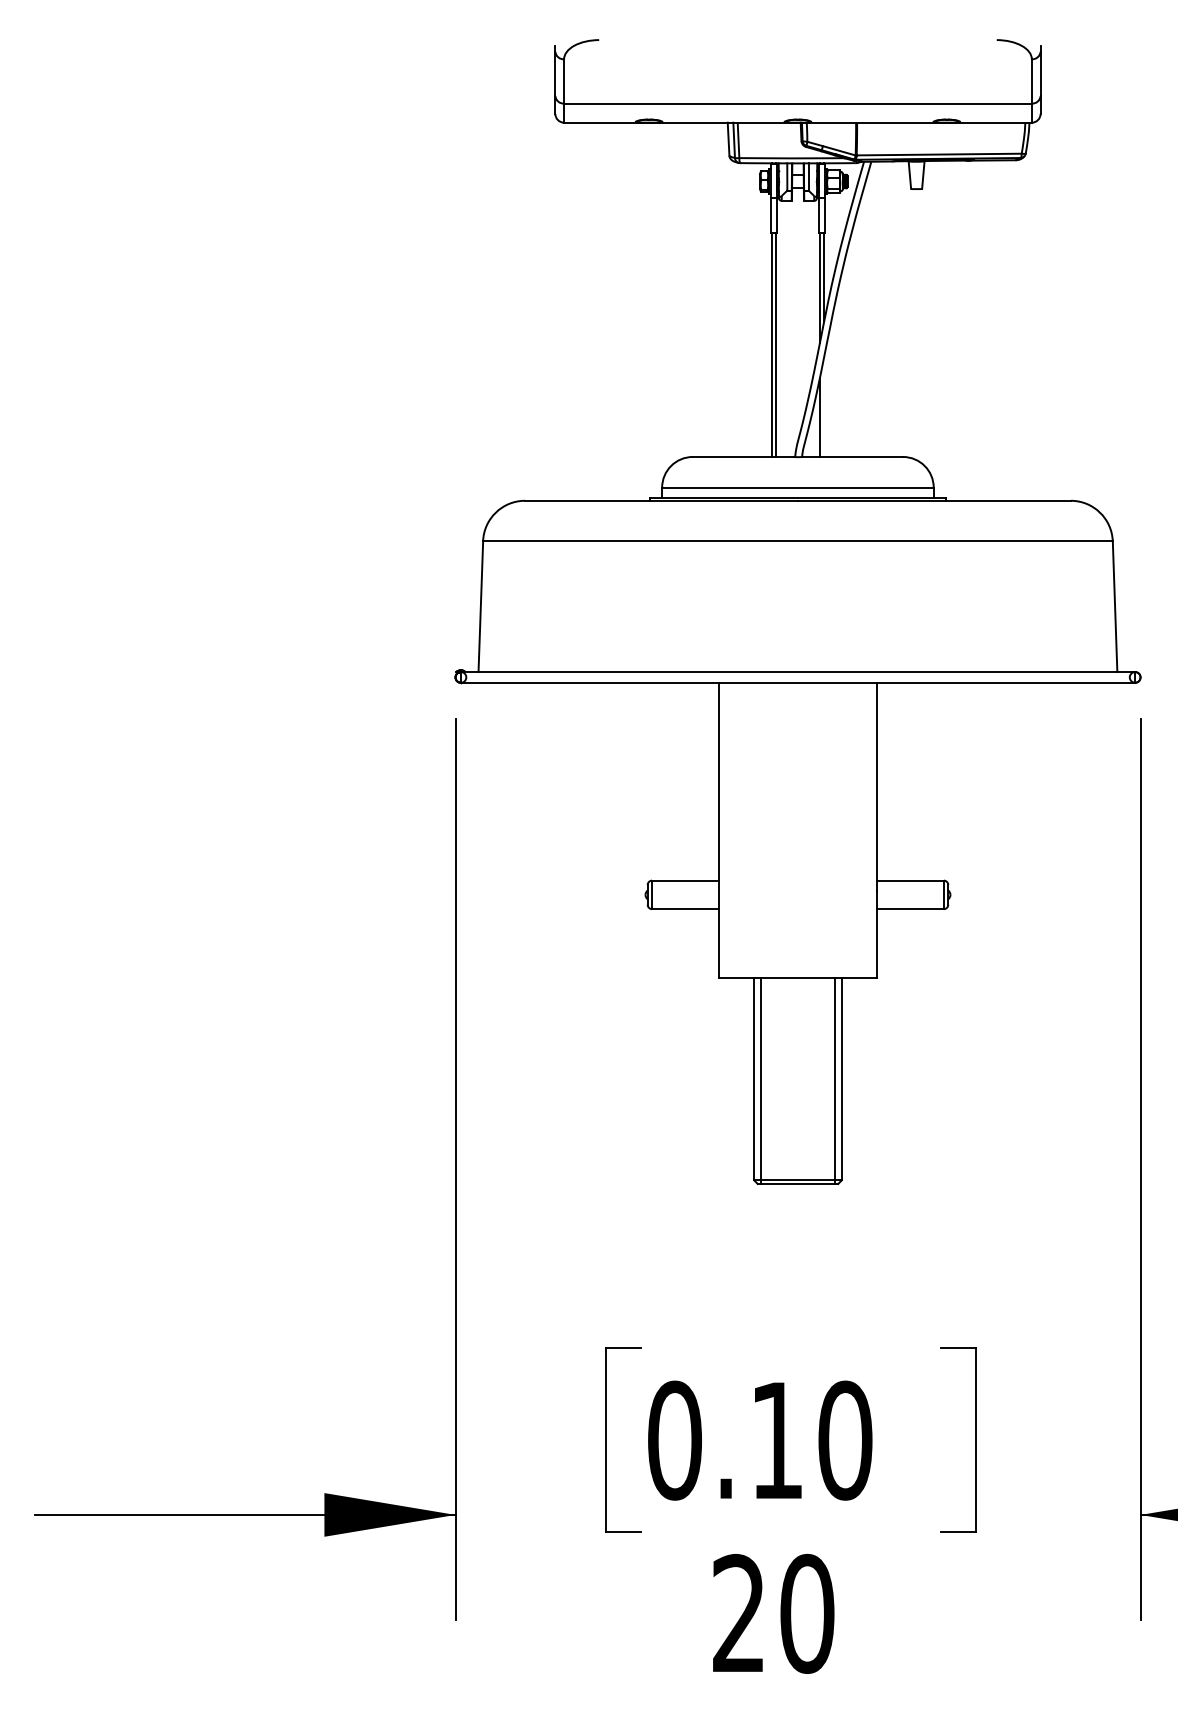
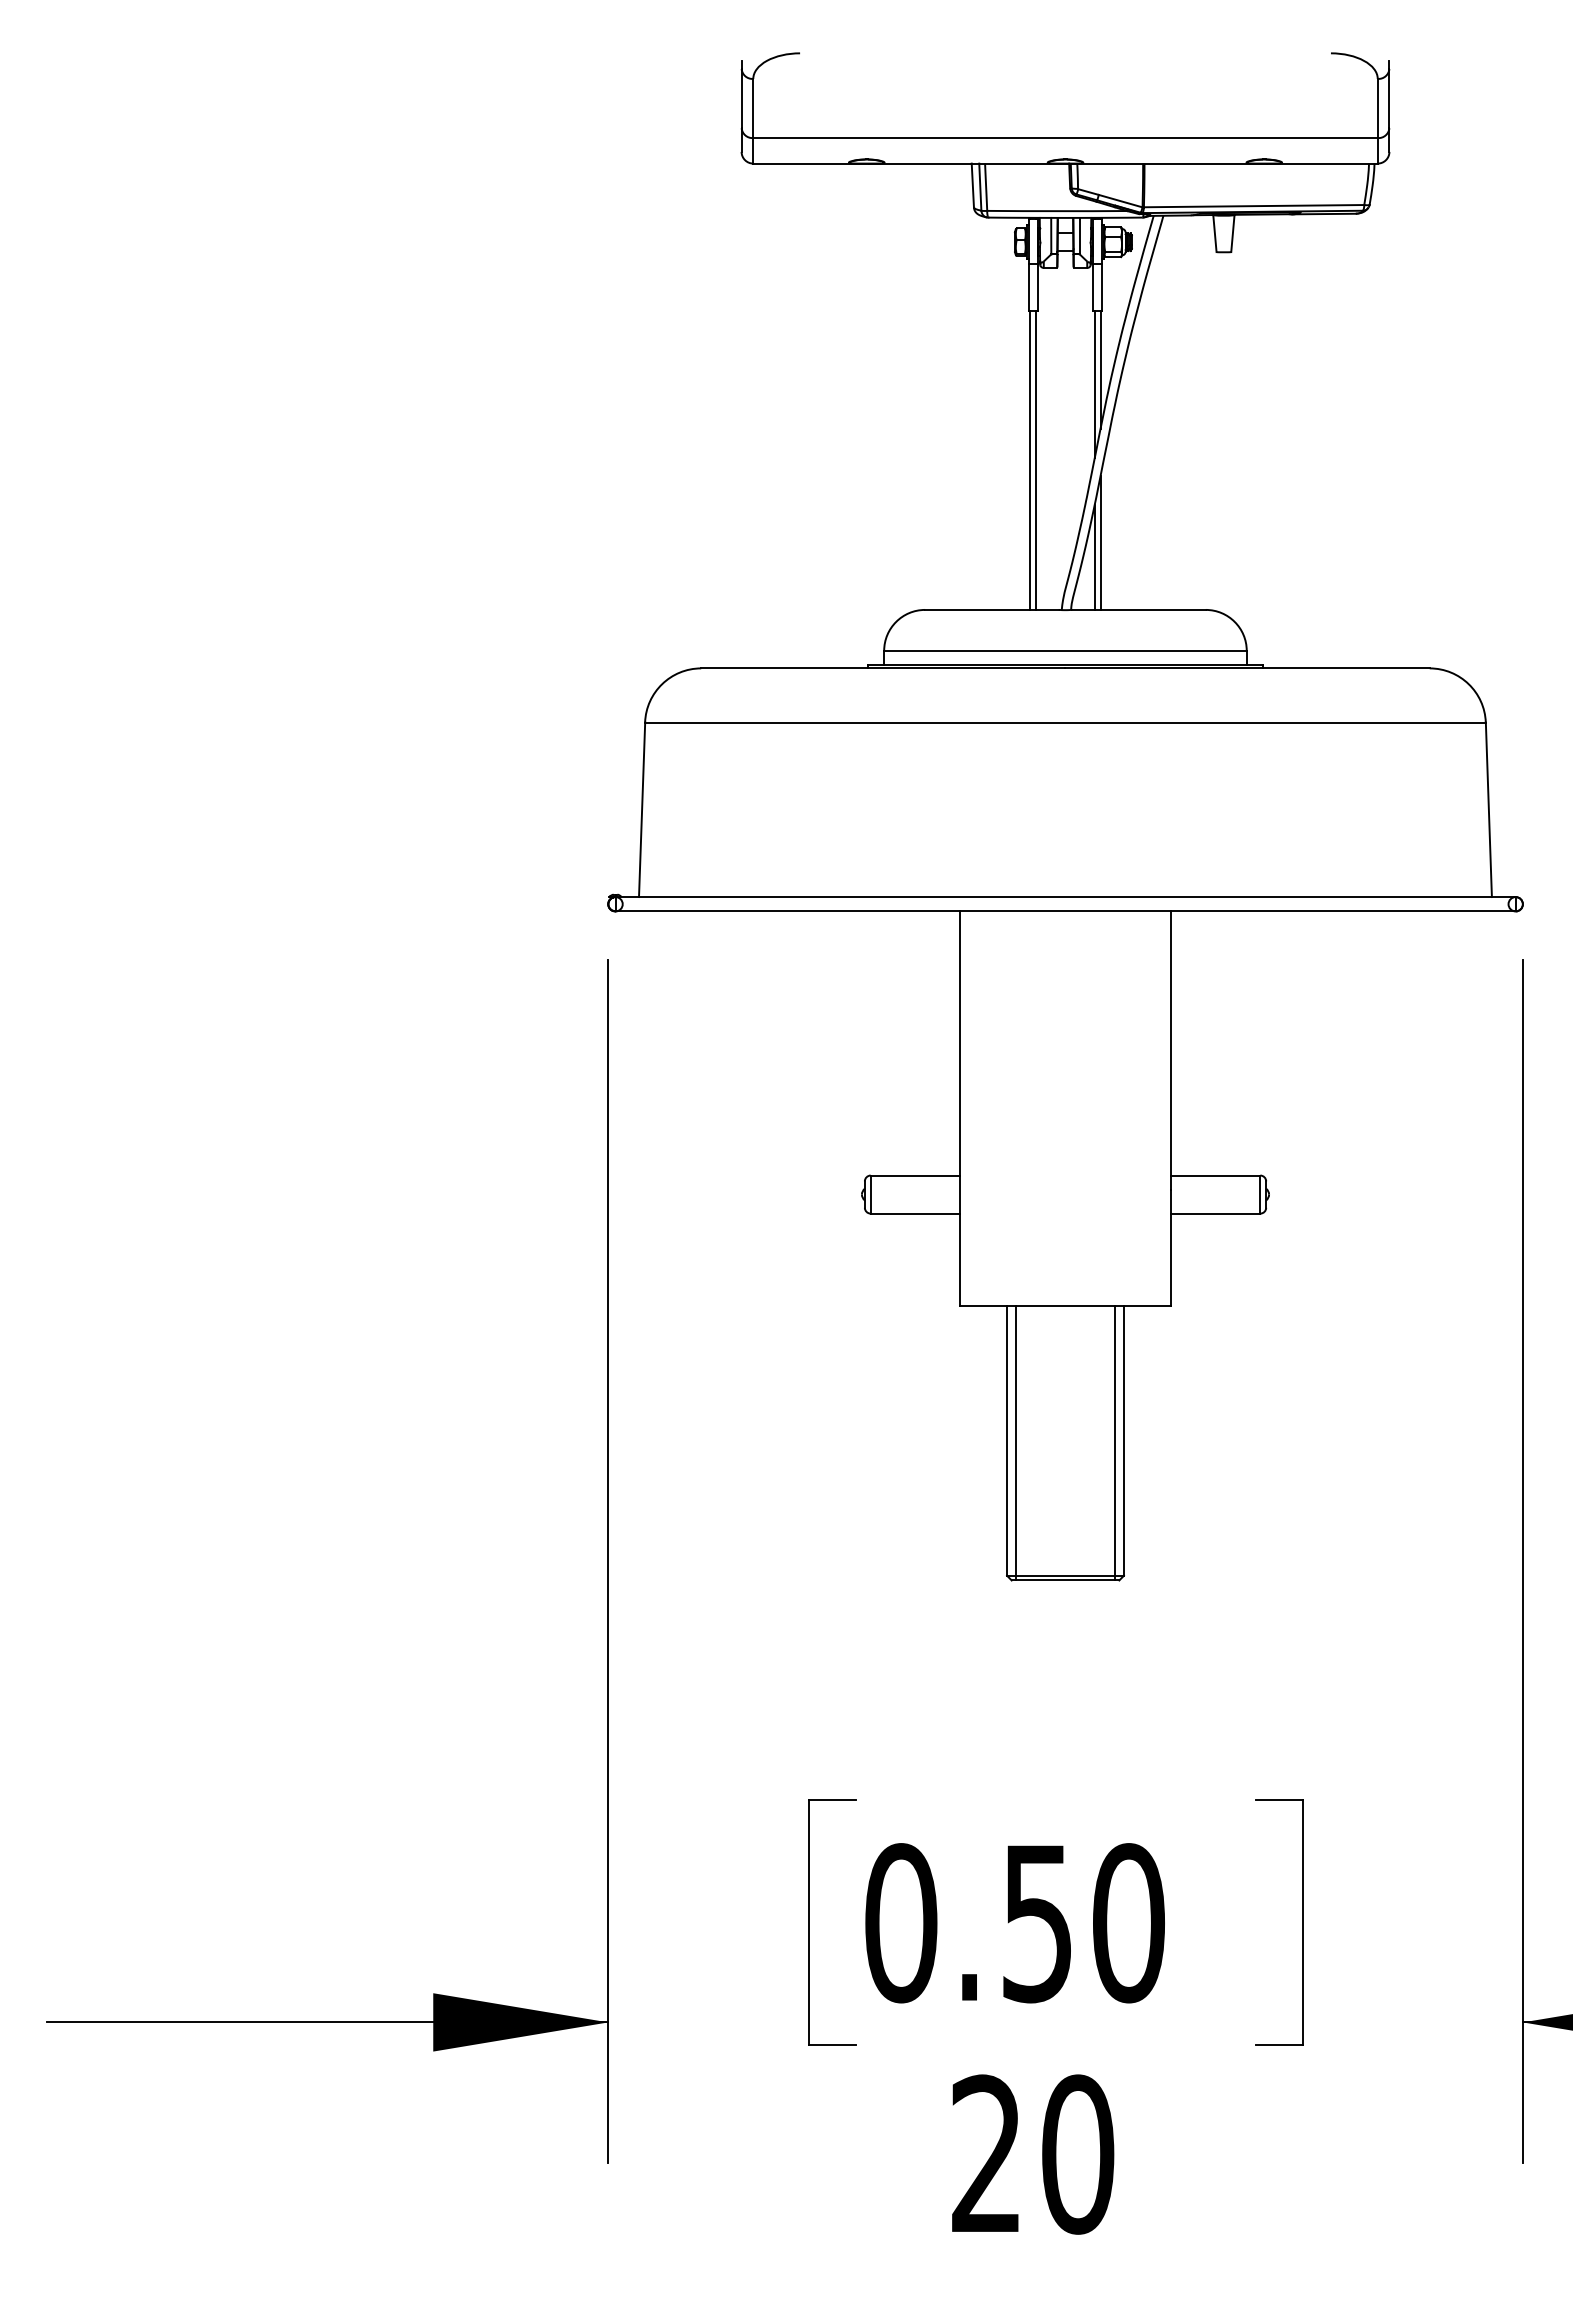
line: (824, 406) -> (1100, 542), added
text: (776, 1441) -> (1036, 1924), 0.10 -> 0.50

